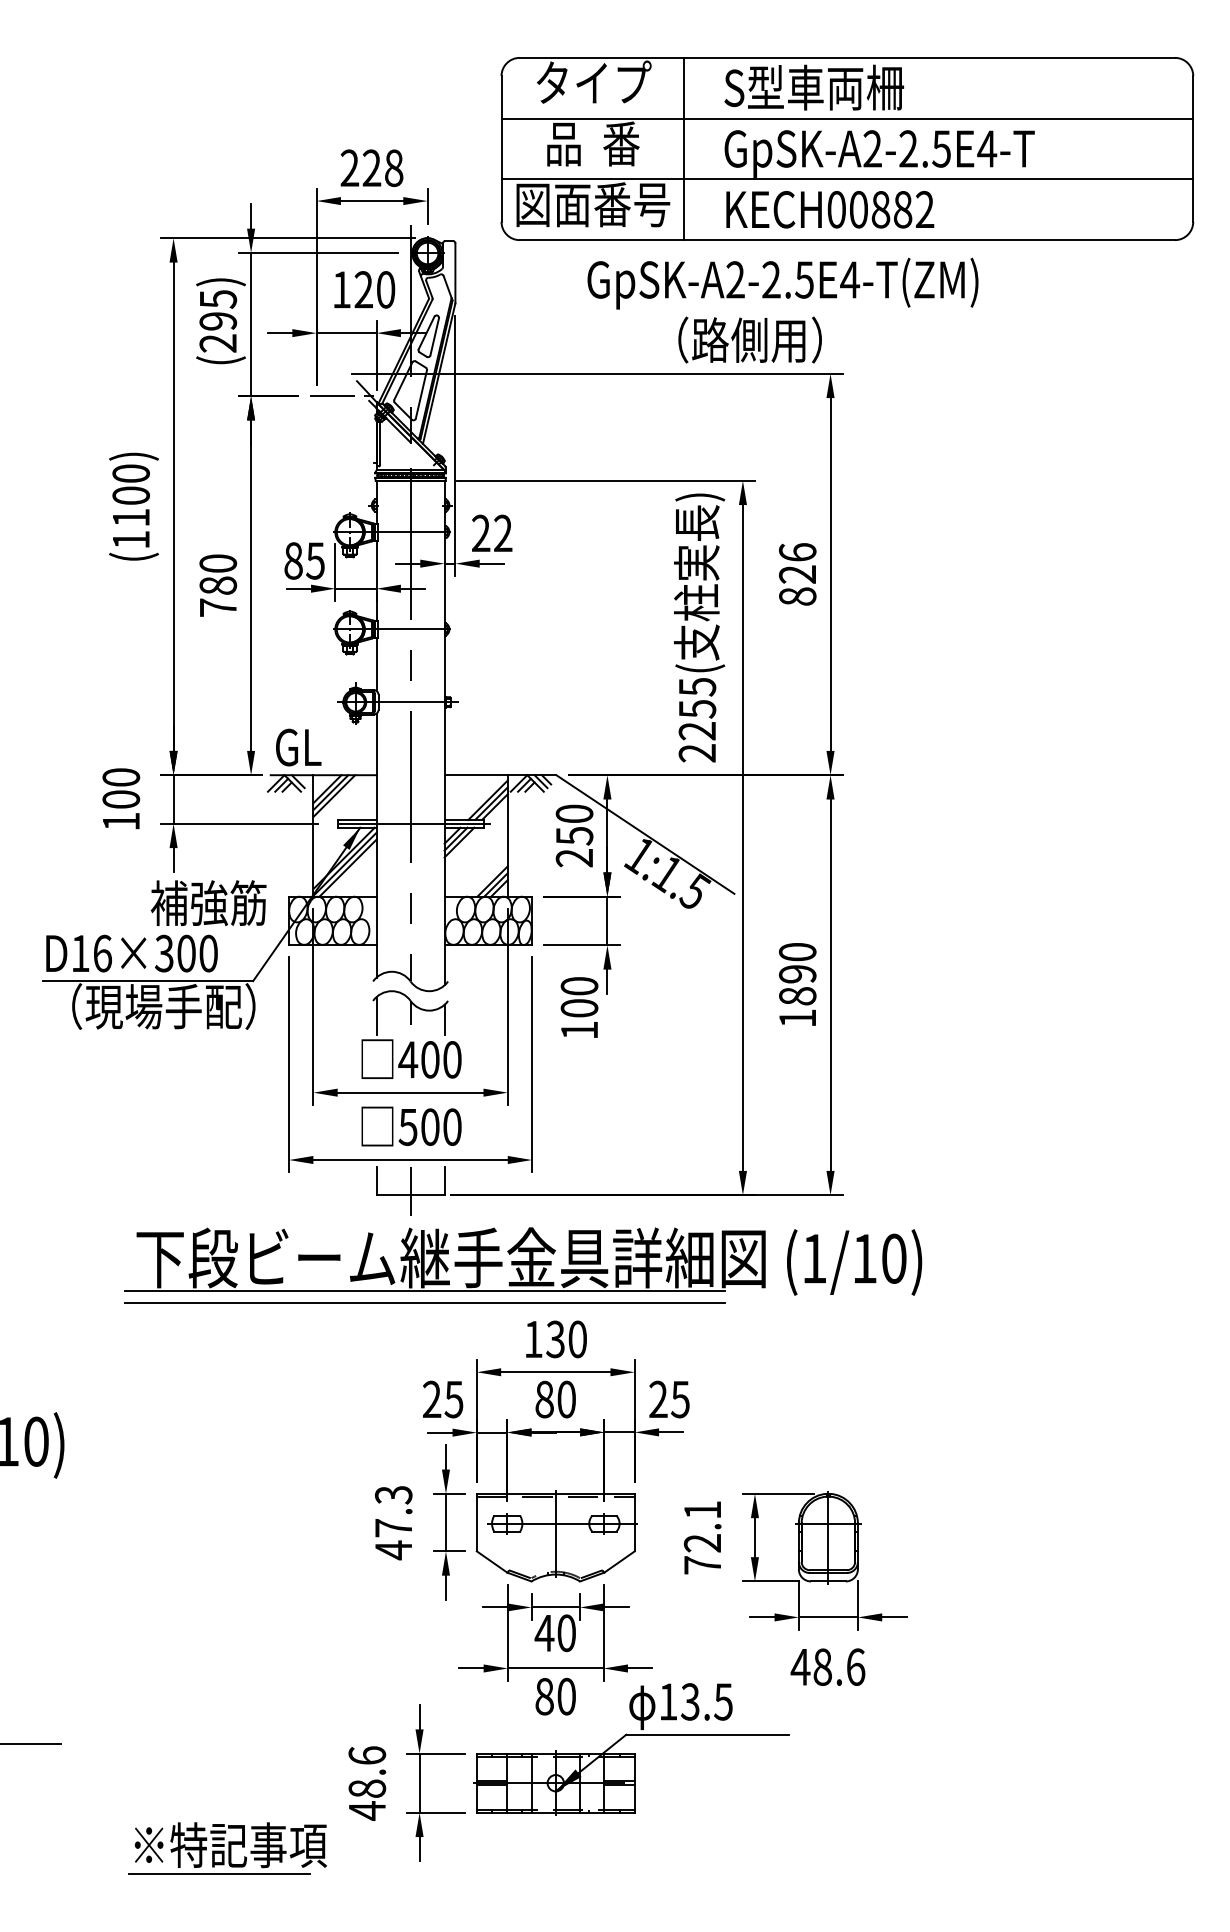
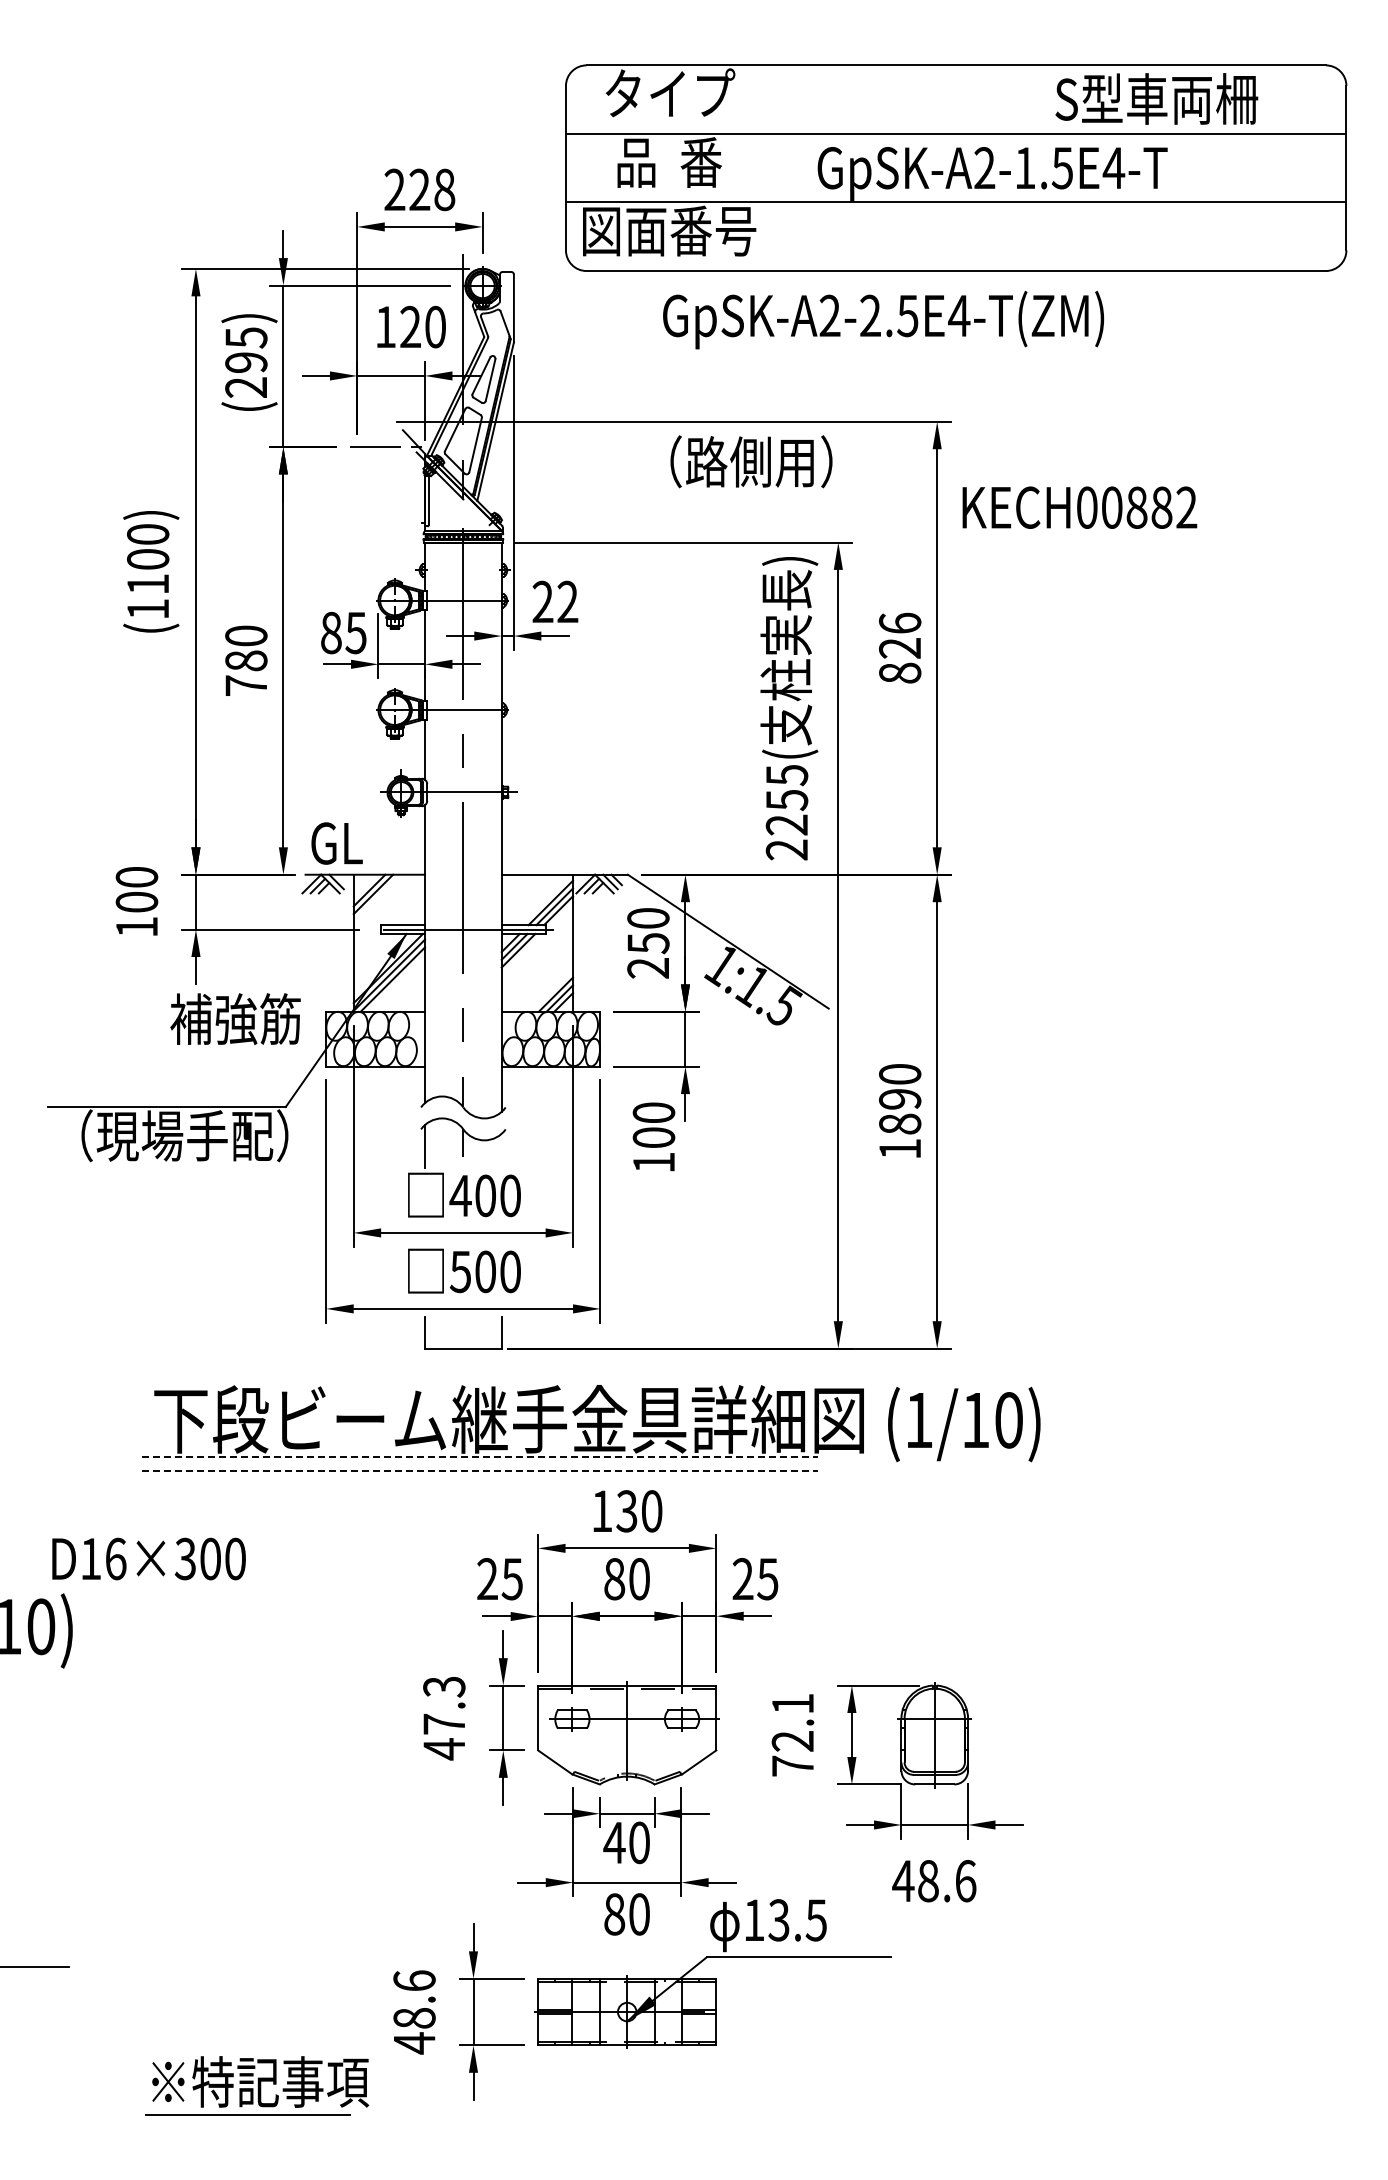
text: (813, 87) -> (1156, 98), moved
text: (908, 148) -> (1025, 167), GpSK-A2-2.5E4-T -> GpSK-A2-1.5E4-T
line: (683, 149) -> (771, 168), removed
text: (829, 209) -> (1079, 507), moved
text: (750, 339) -> (751, 461), moved
line: (333, 795) -> (376, 897), removed
text: (131, 953) -> (148, 1558), moved
line: (444, 1019) -> (501, 1150), removed
line: (410, 1191) -> (463, 1344), removed
line: (425, 1290) -> (480, 1456), solid -> dashed
line: (425, 1303) -> (480, 1470), solid -> dashed

